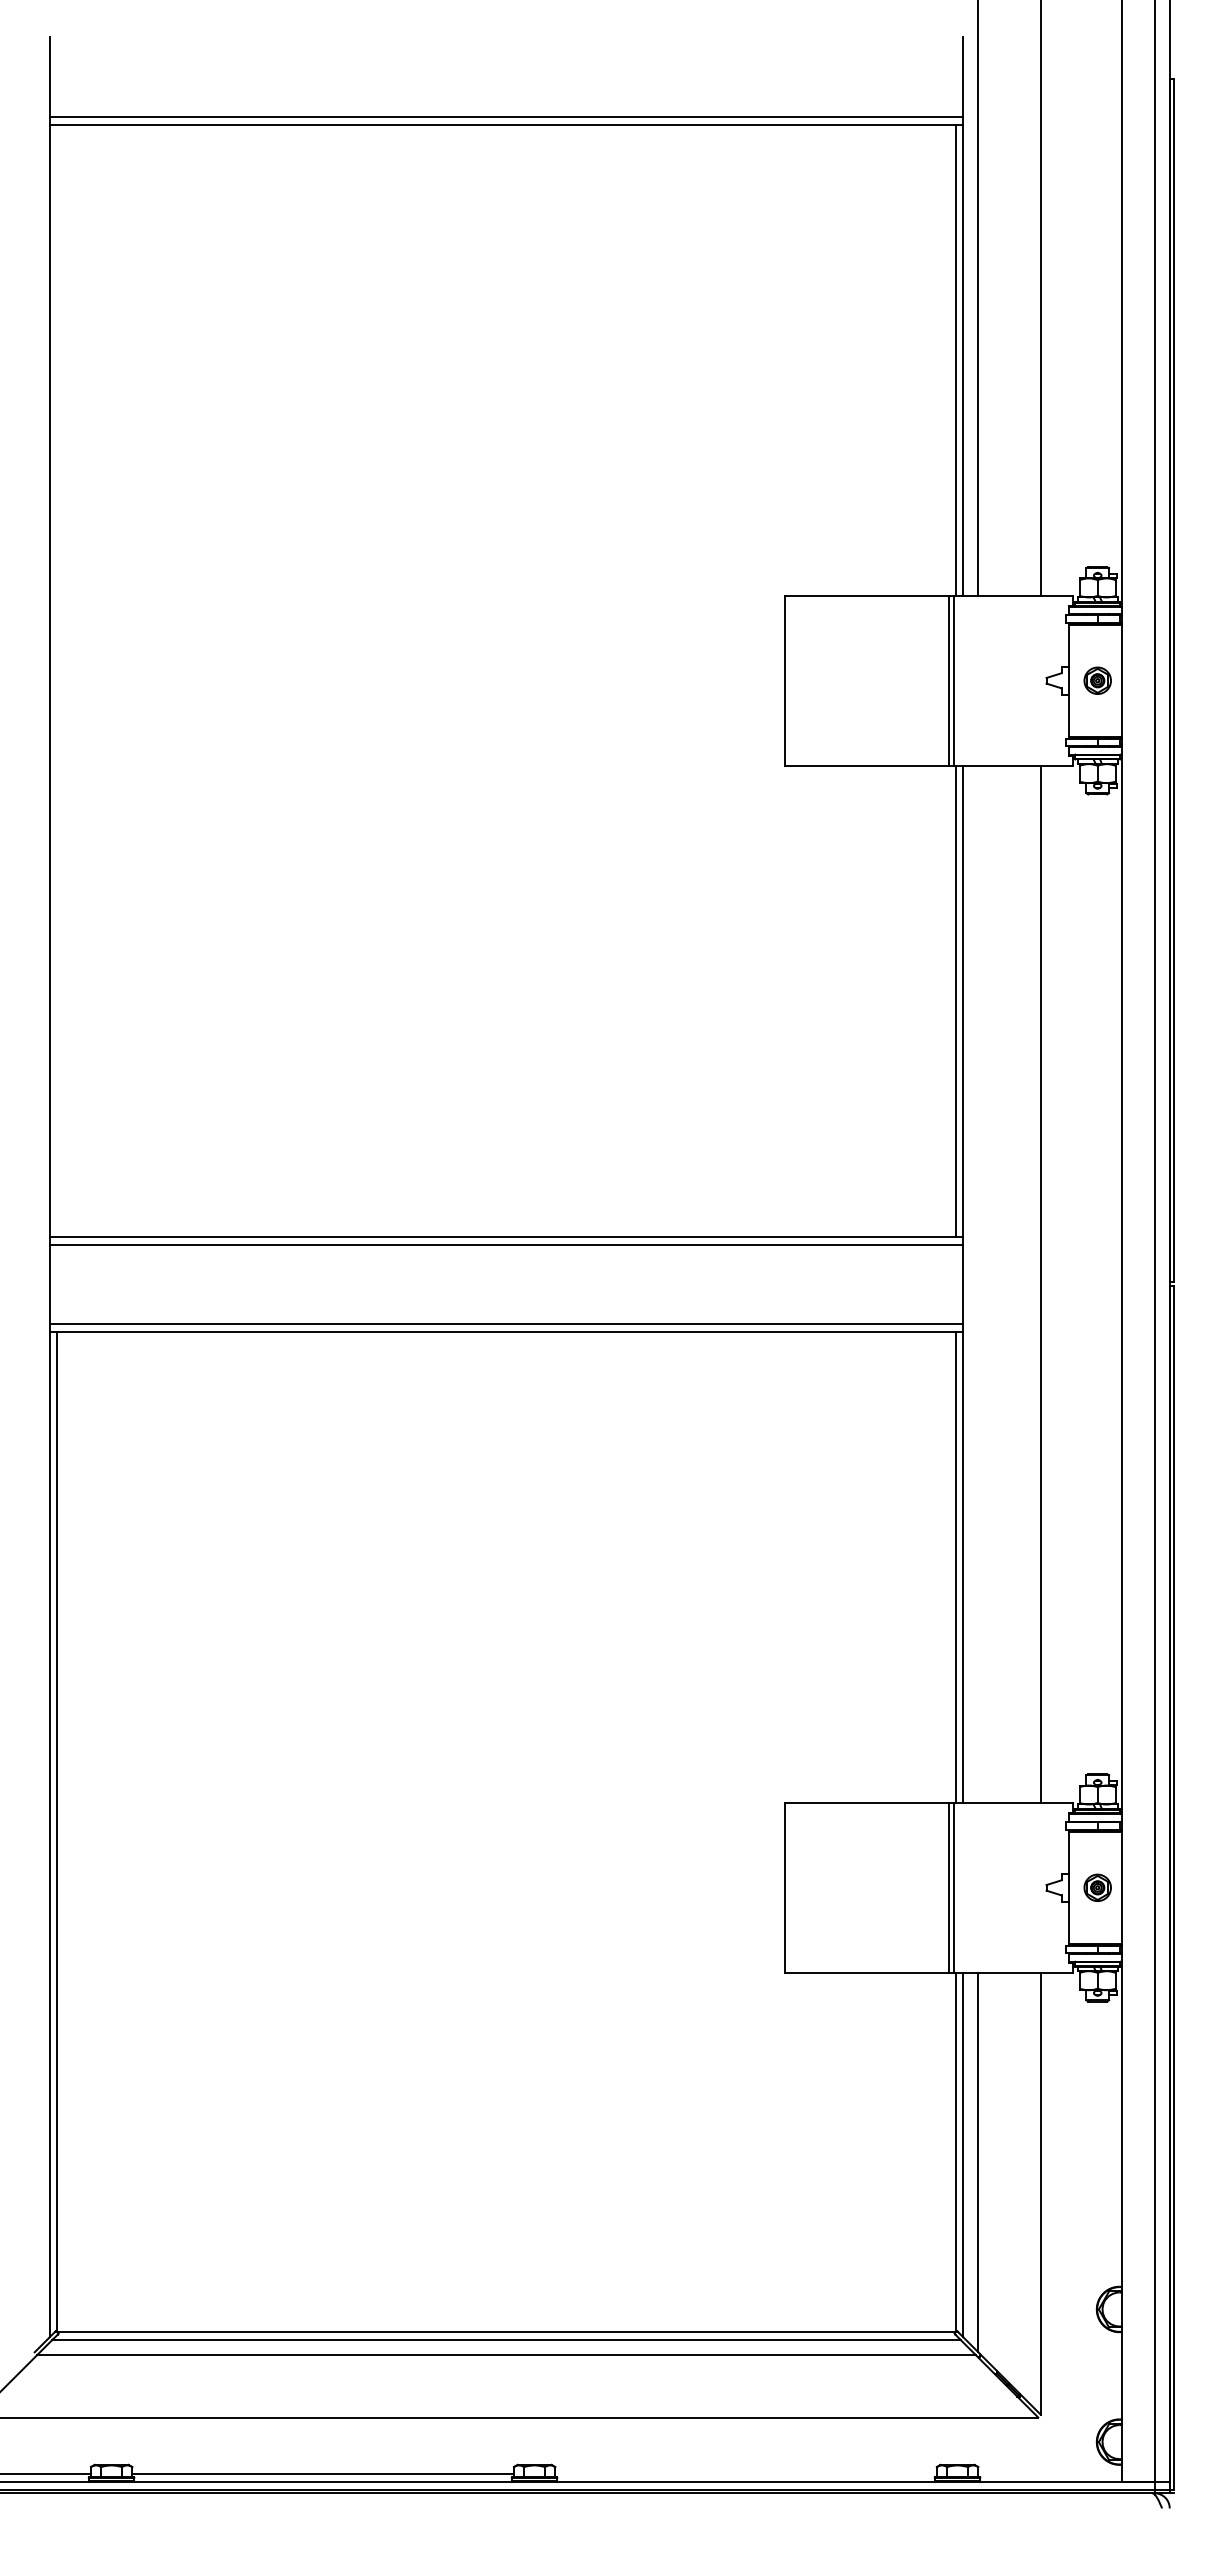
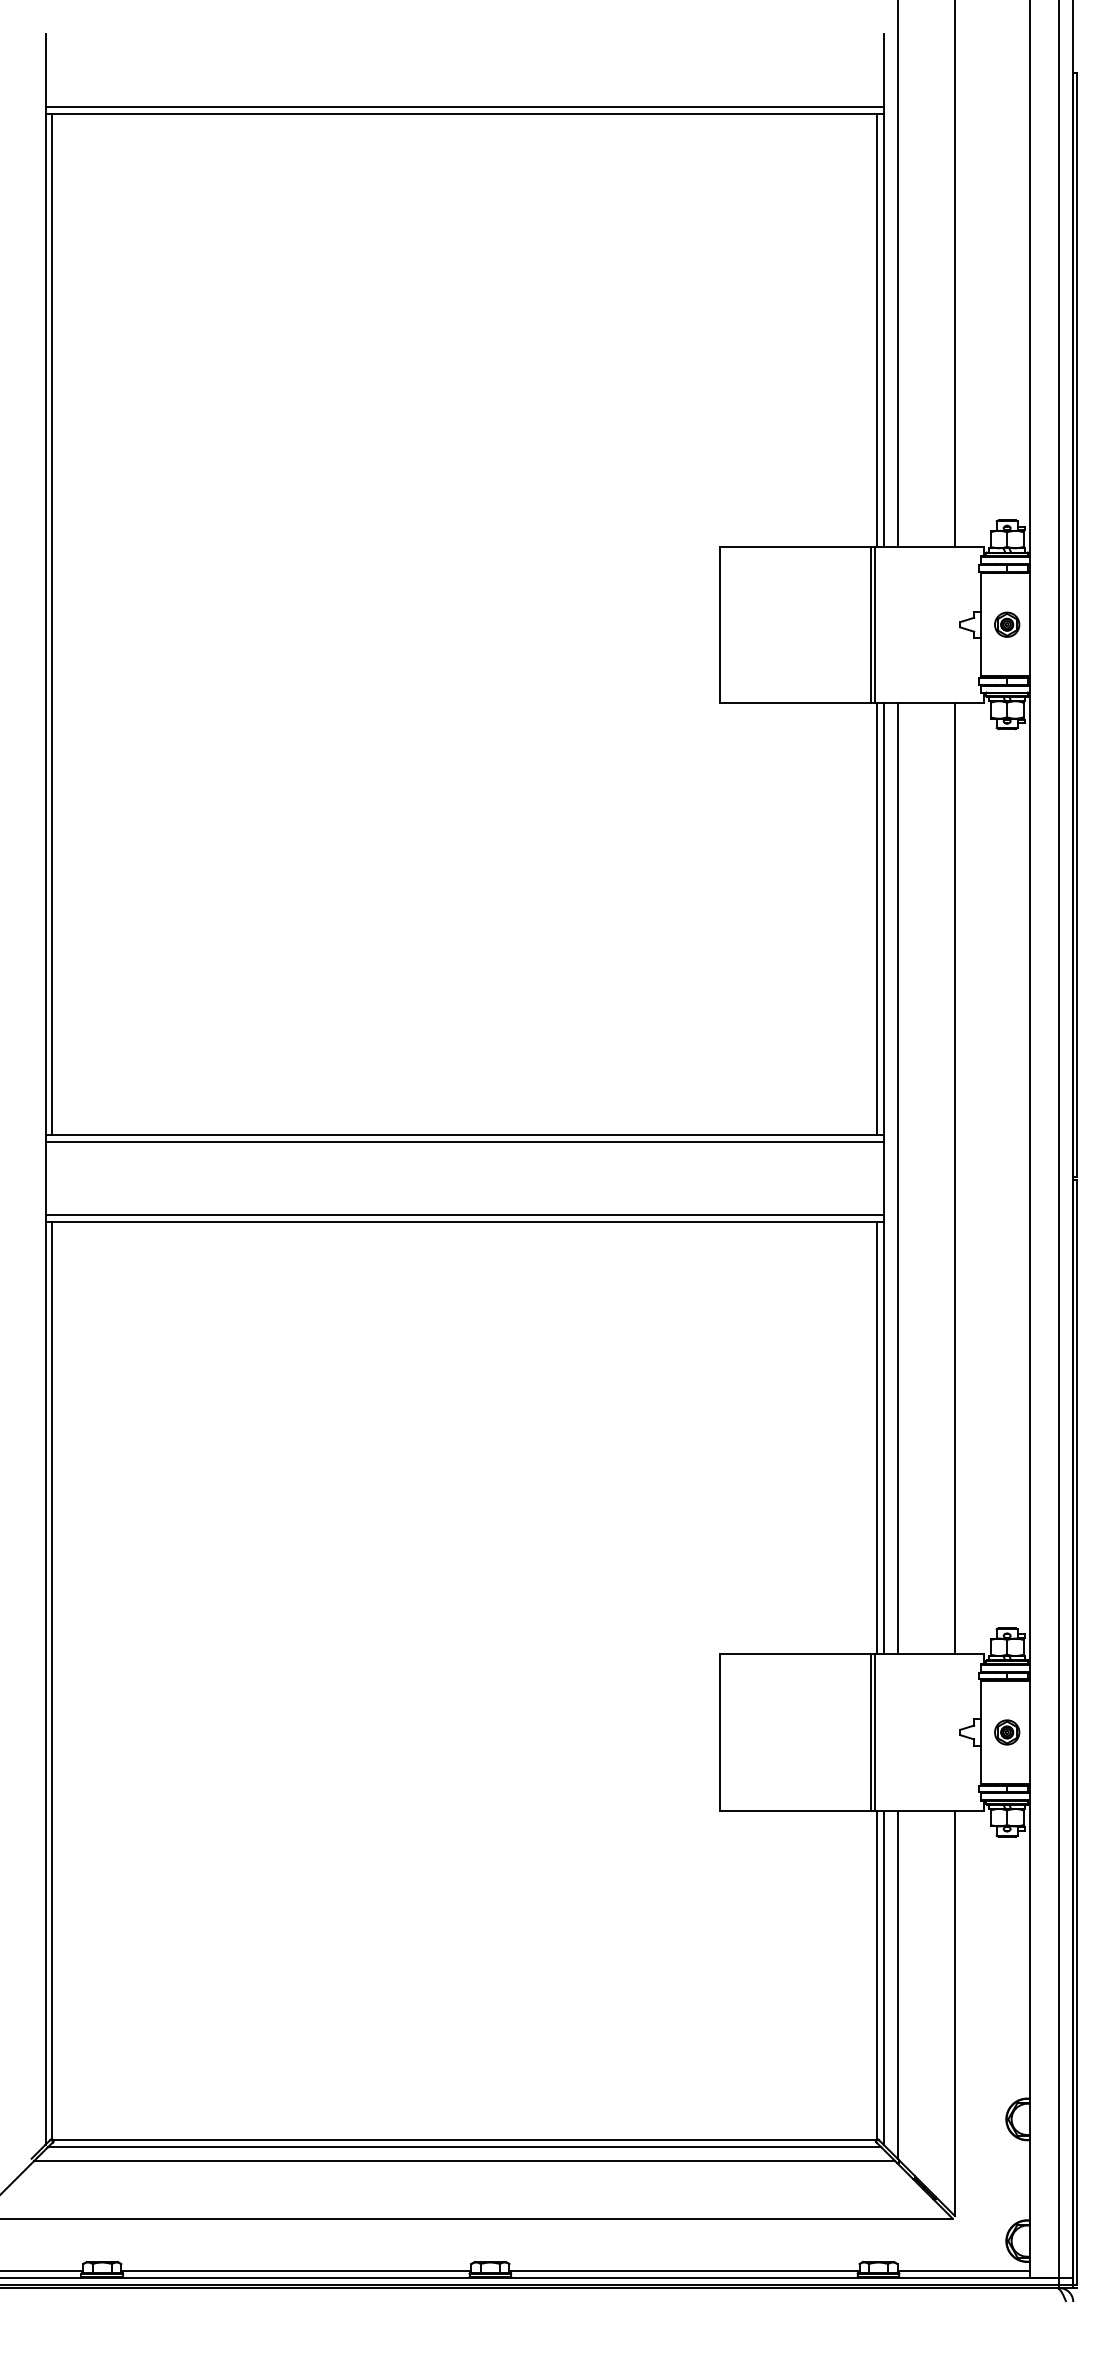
line: (57, 680) -> (52, 624), added
line: (978, 1284) -> (897, 1178), added
line: (745, 2474) -> (683, 2270), added
line: (1050, 2474) -> (963, 2270), added

